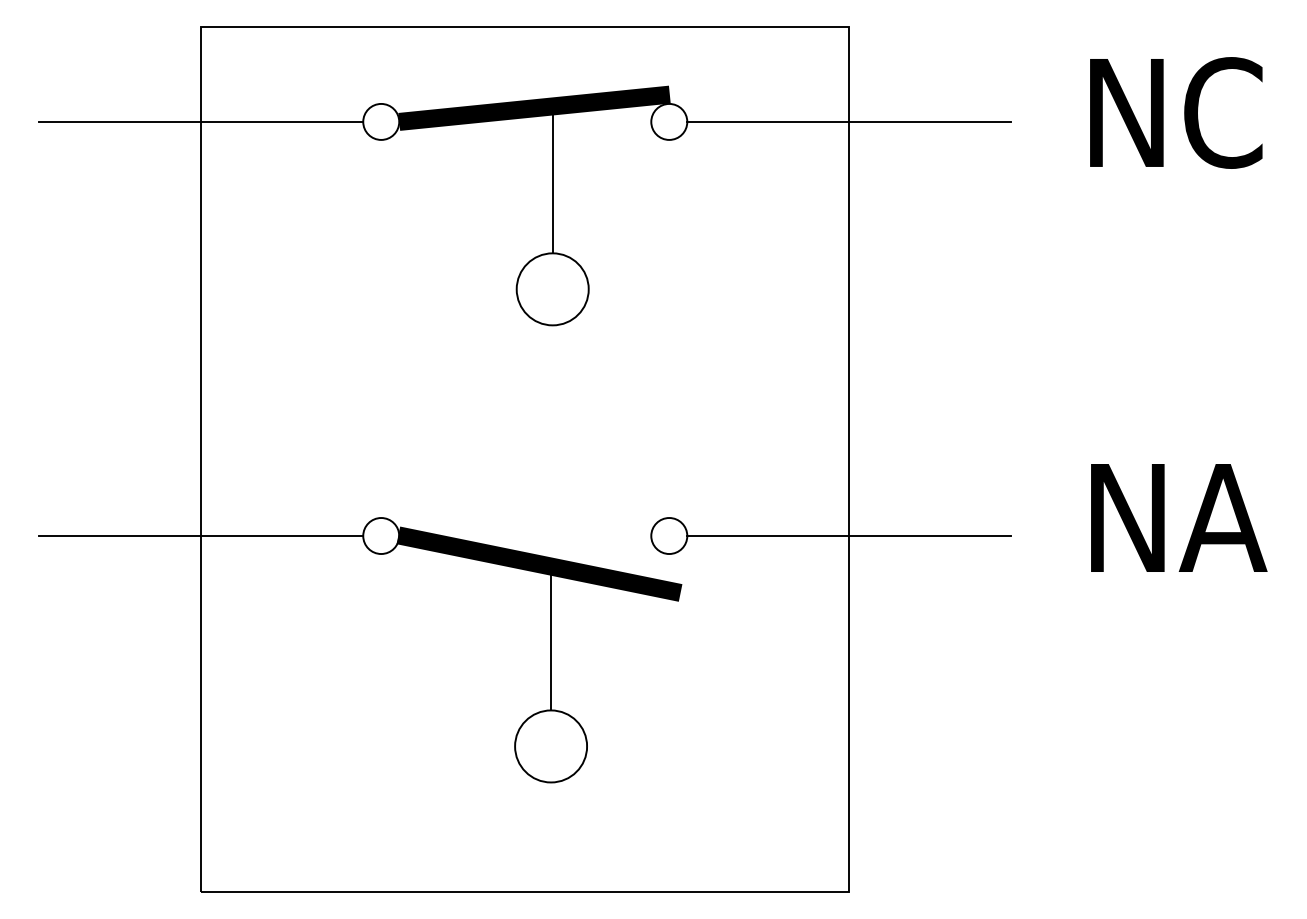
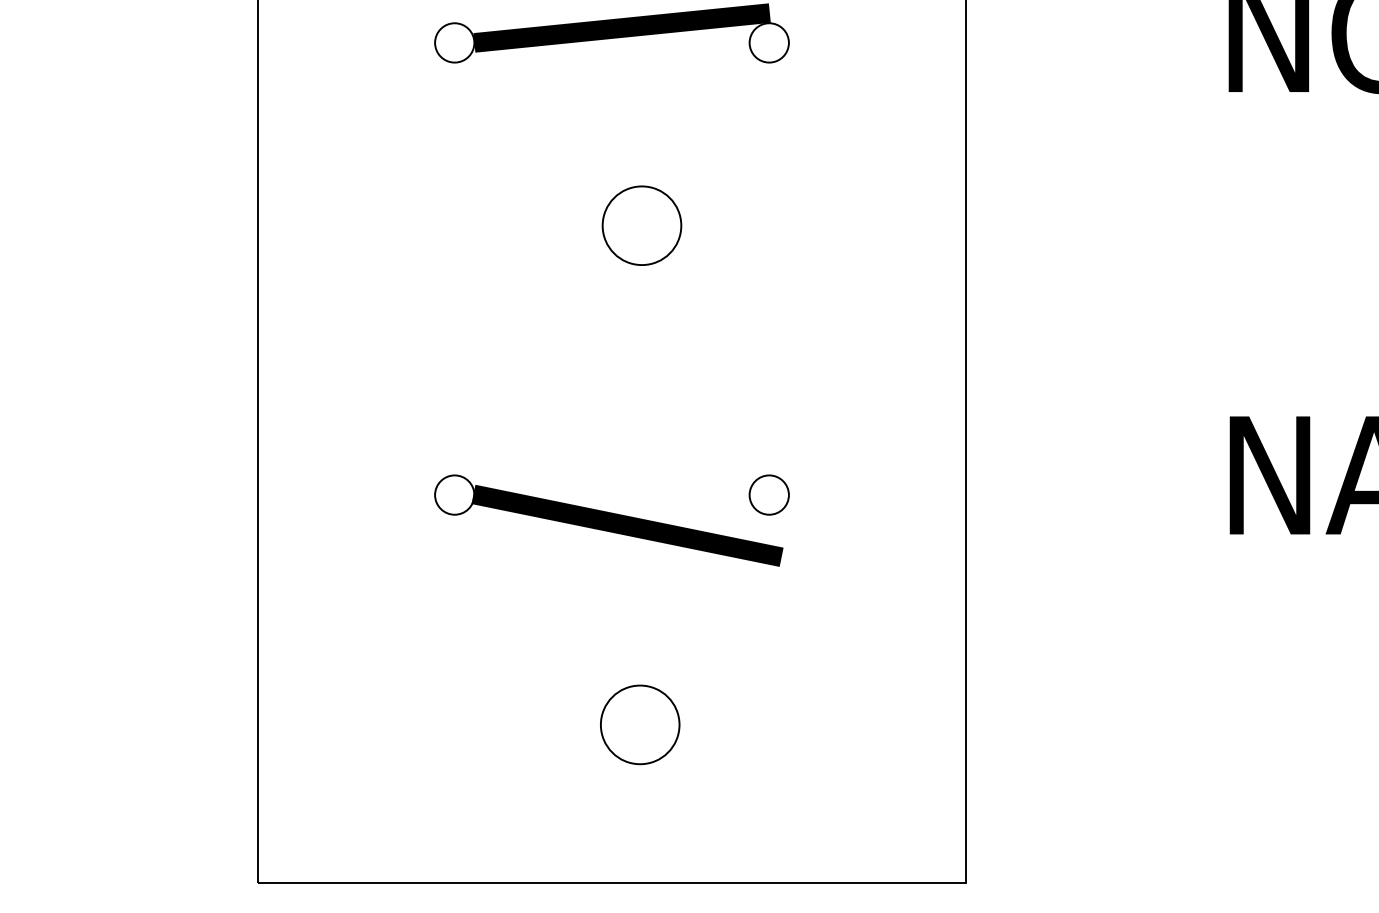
line: (201, 121) -> (258, 42), removed
line: (849, 121) -> (966, 42), removed
line: (552, 181) -> (641, 107), removed
line: (201, 536) -> (258, 495), removed
line: (849, 536) -> (966, 495), removed
line: (551, 638) -> (640, 607), removed

